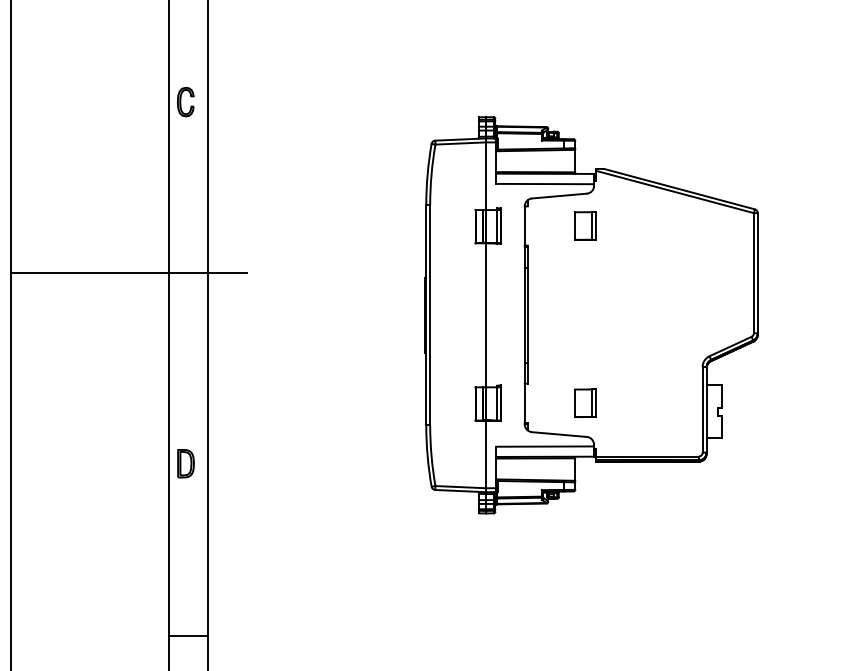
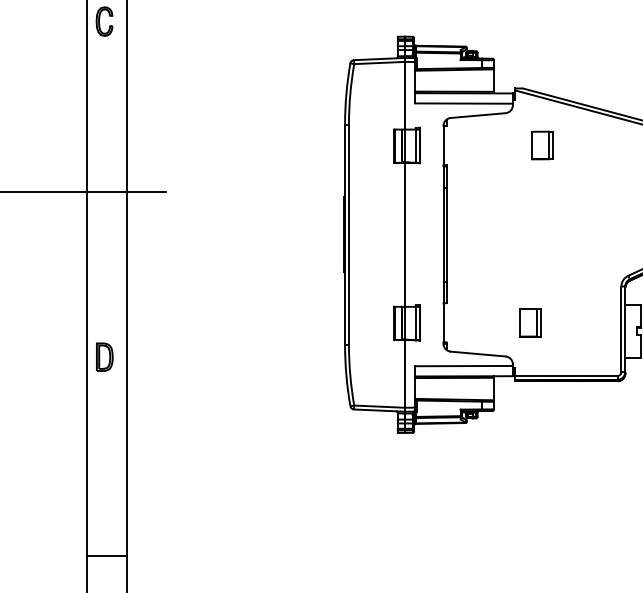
part: (585, 225) -> (542, 145), moved
part: (585, 402) -> (530, 322), moved
part: (185, 463) -> (104, 357), moved

